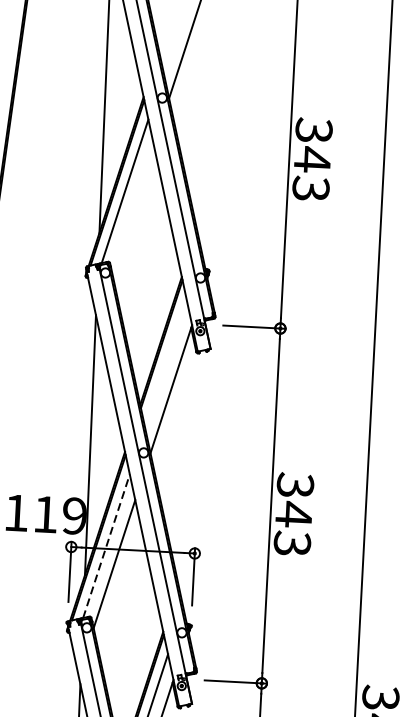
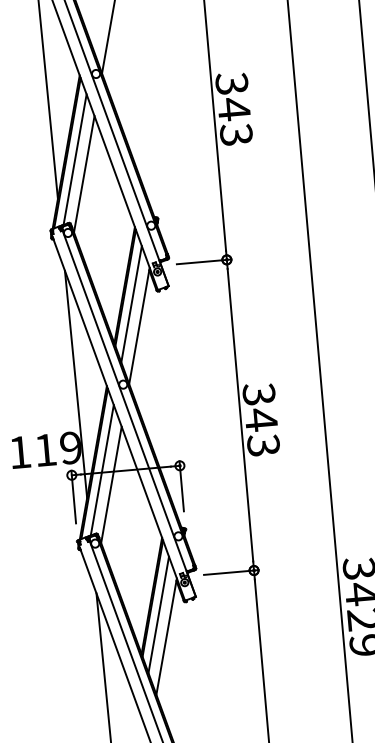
line: (133, 209) -> (84, 174), added
line: (165, 363) -> (131, 304), added
line: (106, 545) -> (102, 469), dashed -> solid

